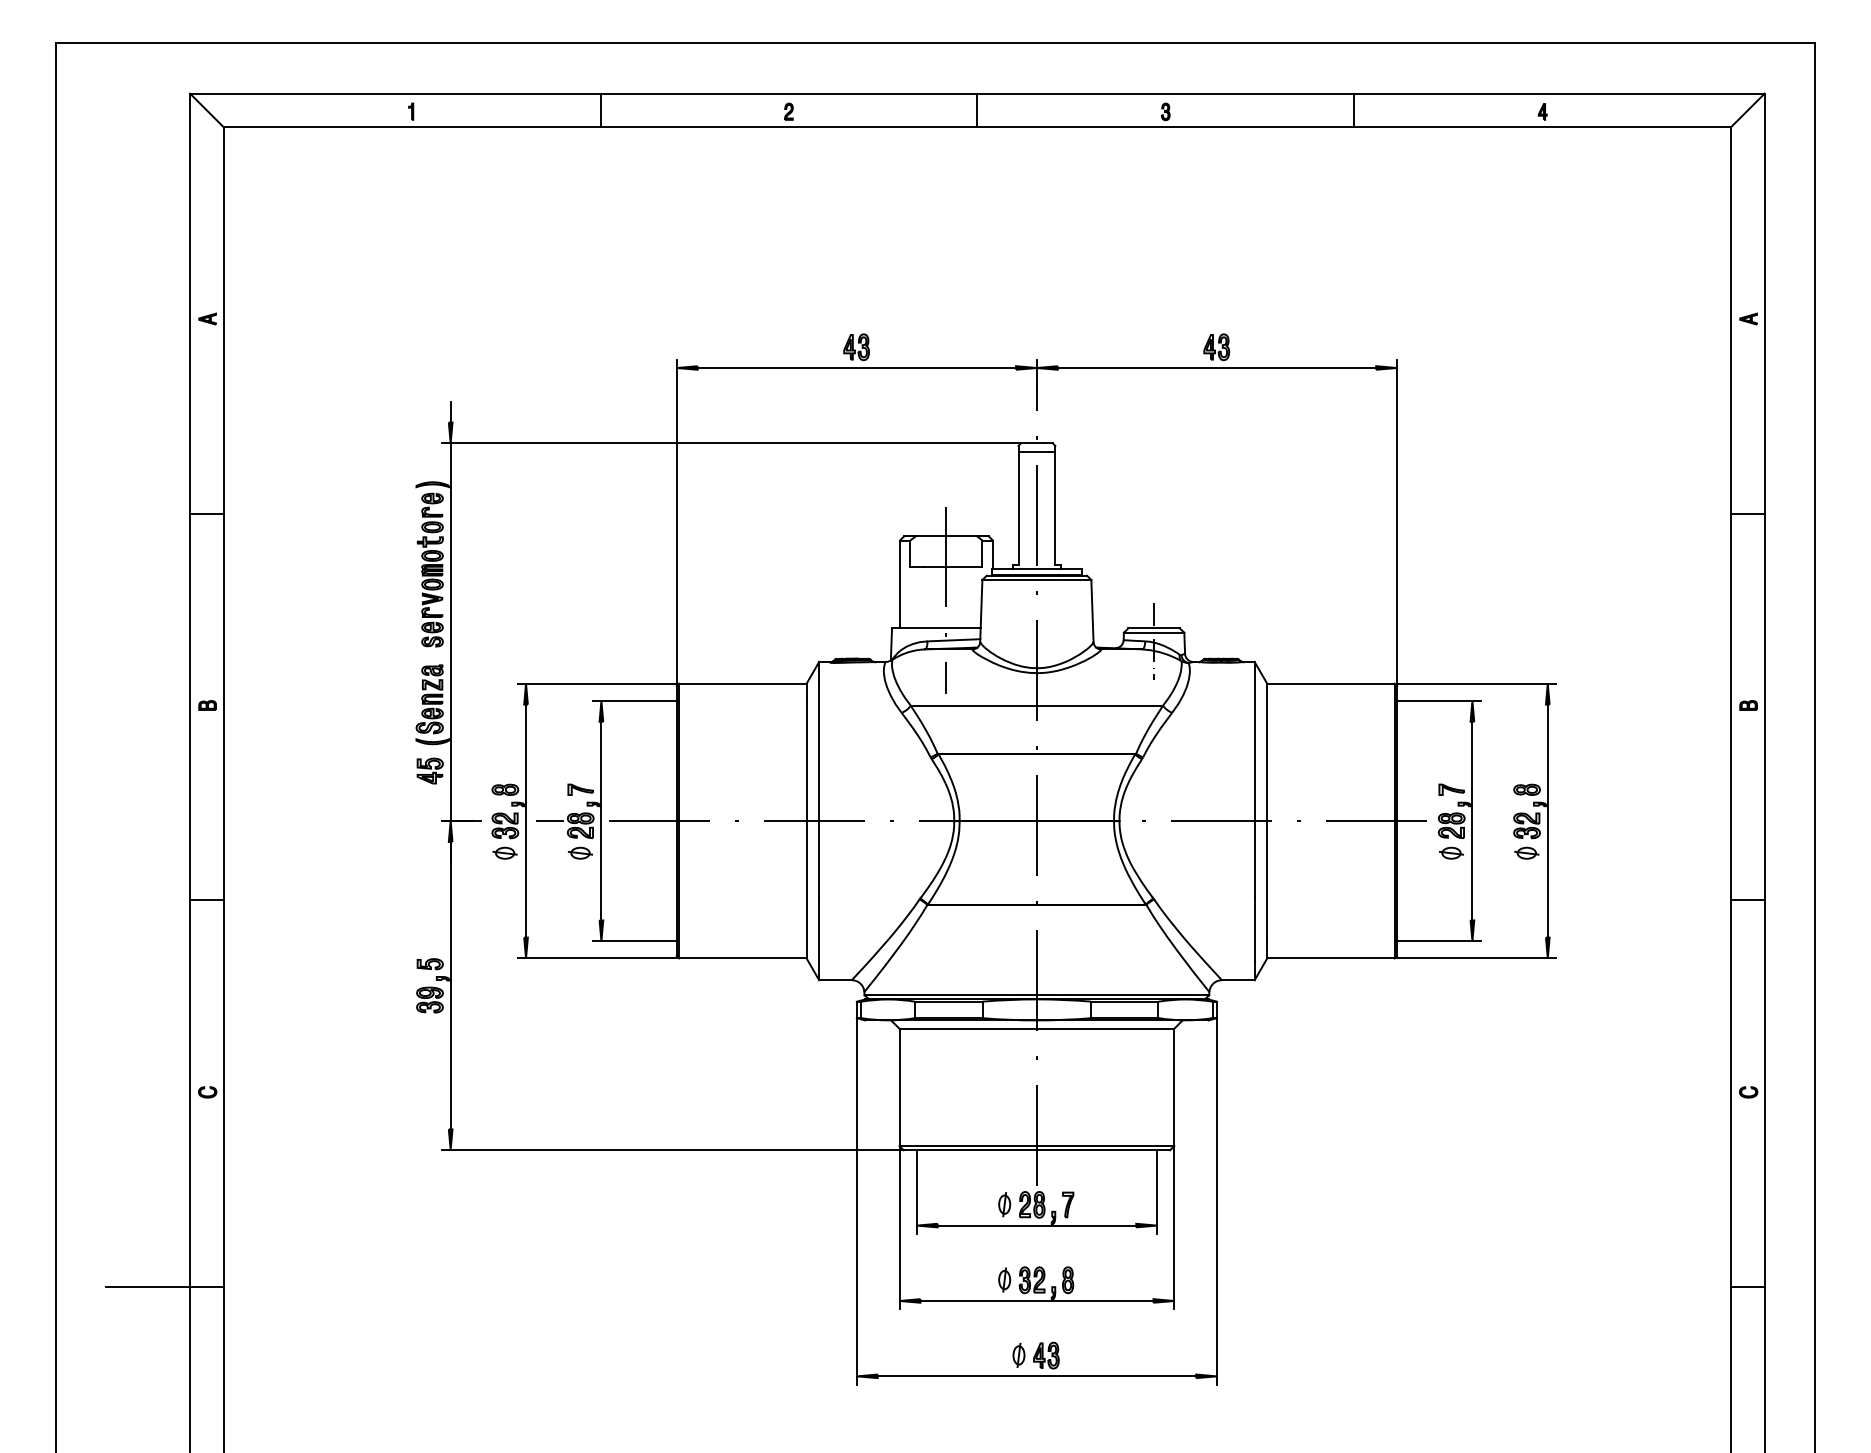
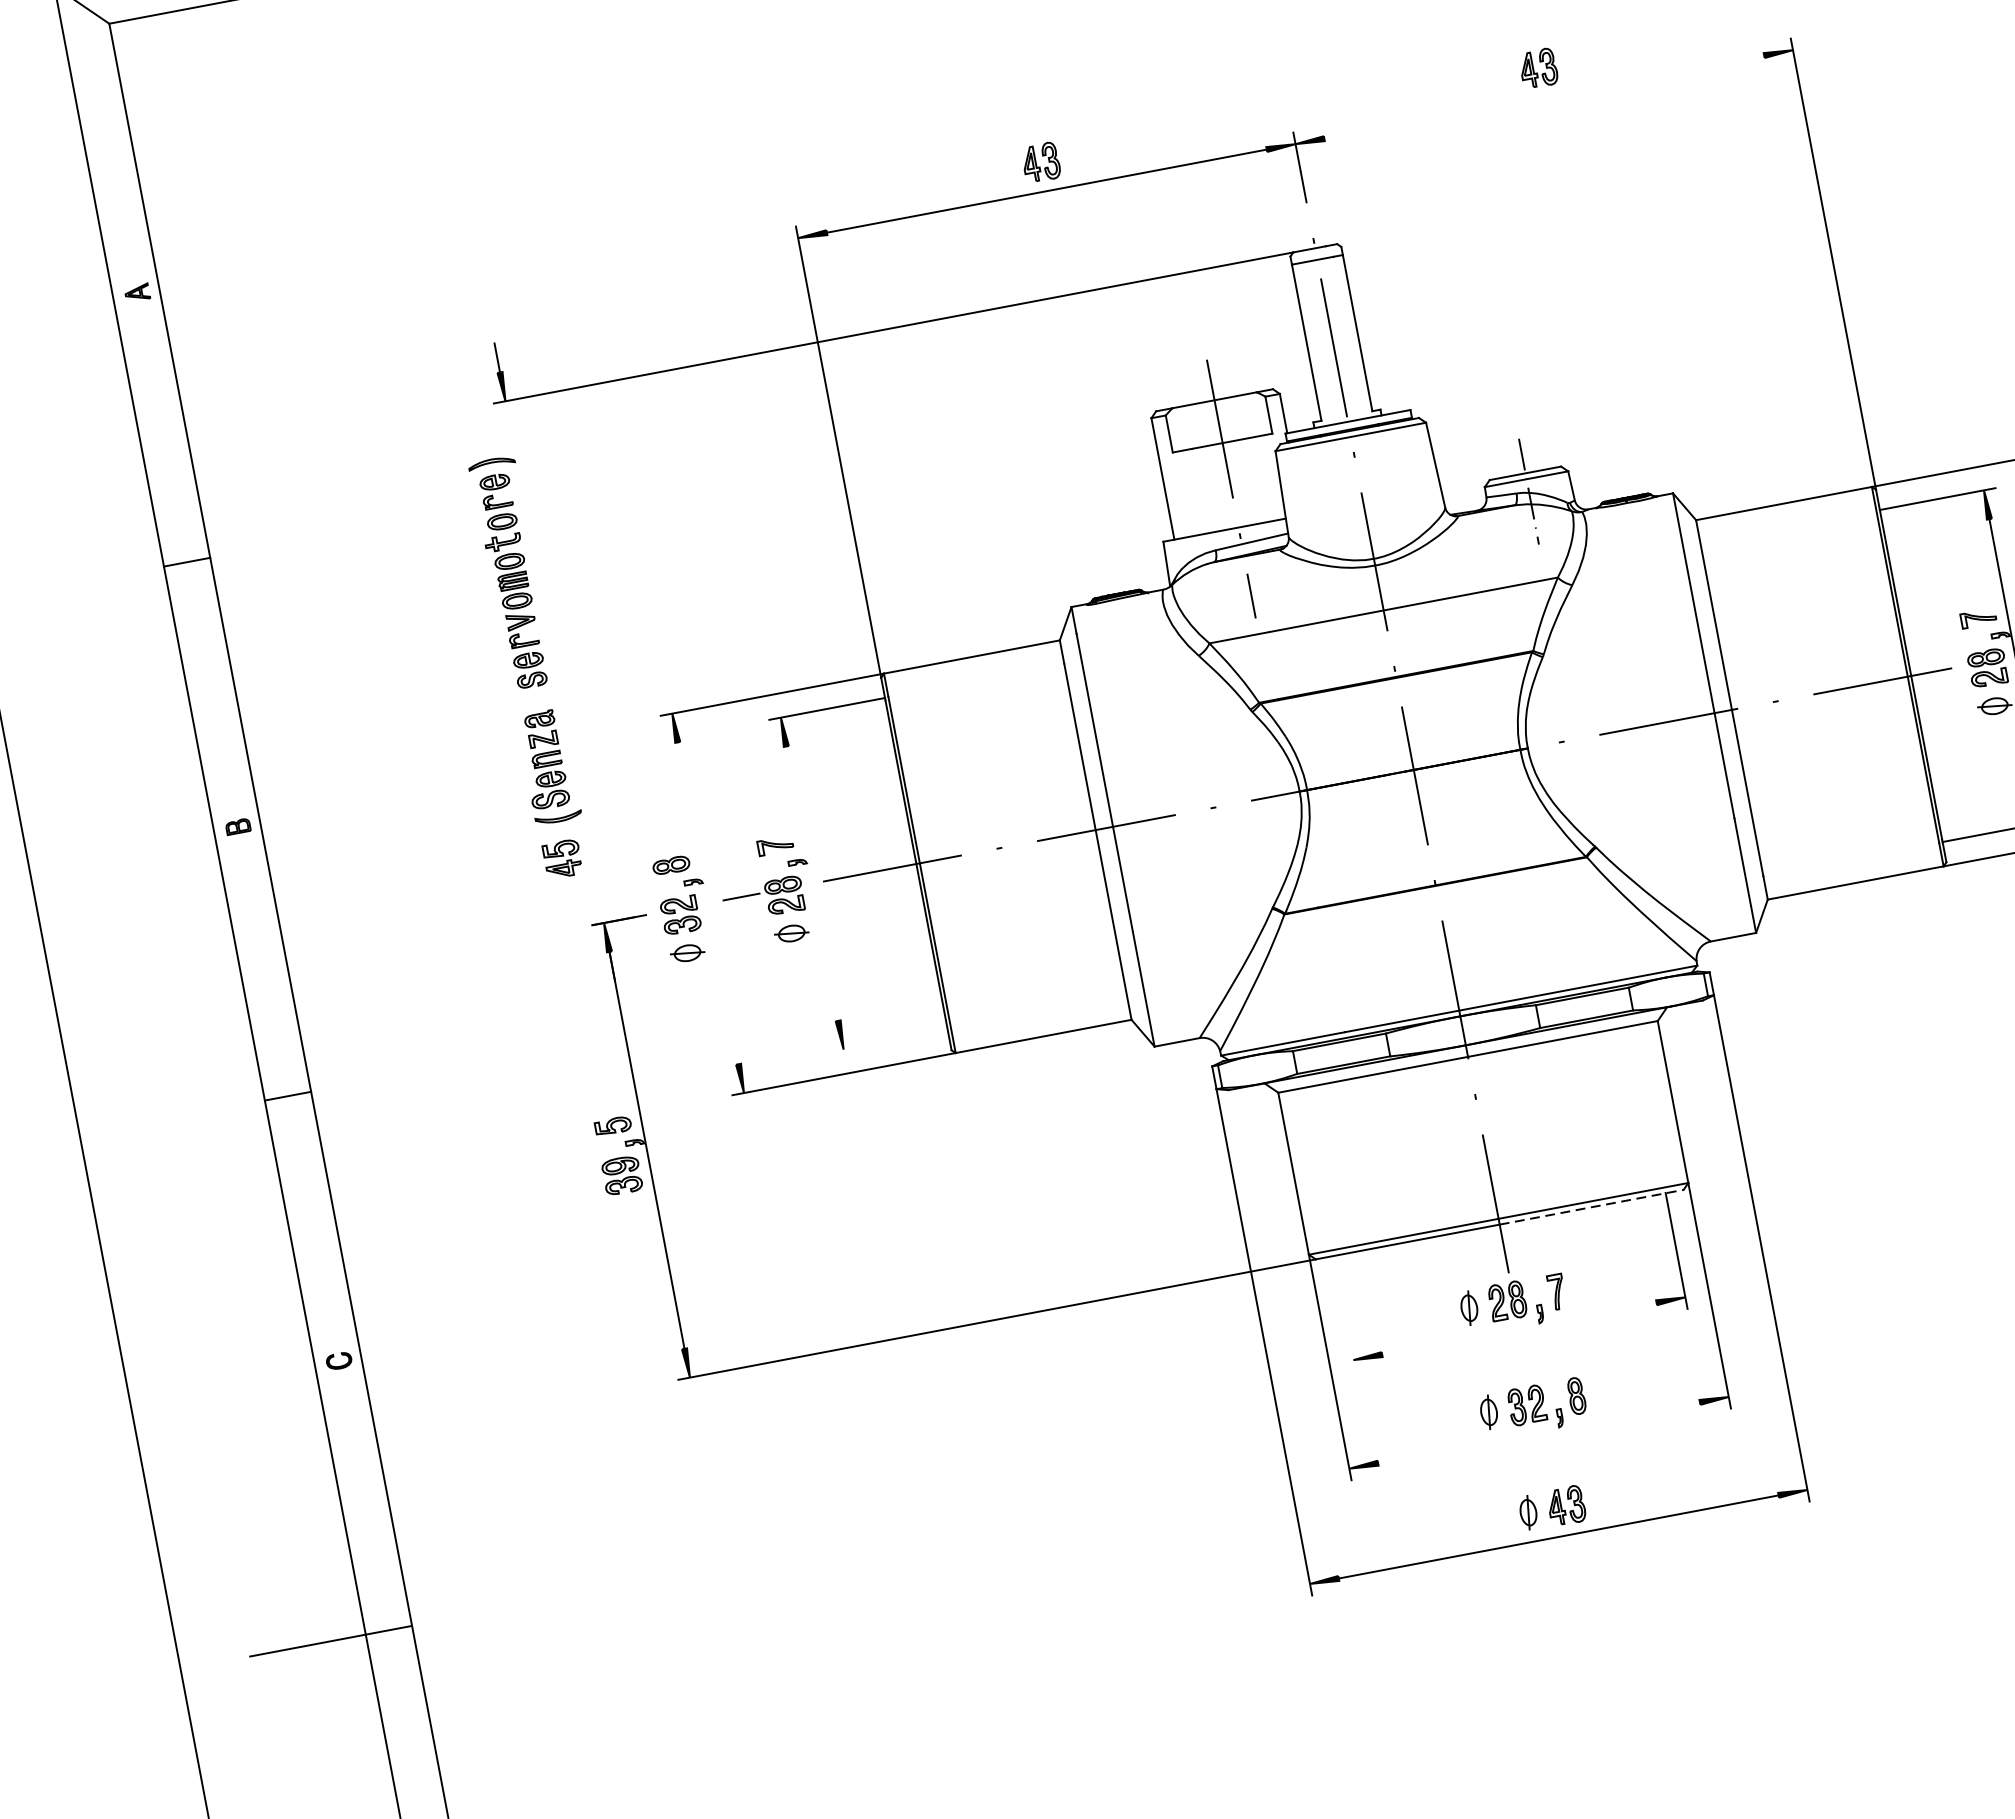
line: (1216, 368) -> (1543, 97), removed
line: (450, 632) -> (554, 662), removed
line: (526, 820) -> (708, 902), removed
line: (601, 820) -> (812, 882), removed
line: (634, 941) -> (889, 1041), removed
line: (1103, 1150) -> (1591, 1207), solid -> dashed
line: (916, 1191) -> (1344, 1313), removed
line: (1036, 1225) -> (1518, 1328), removed
line: (1036, 1300) -> (1538, 1432), removed

